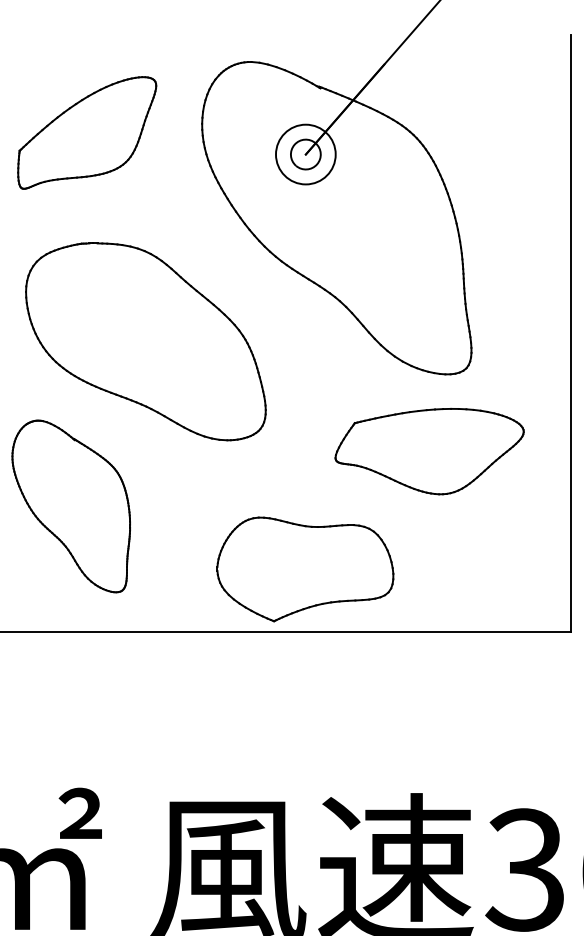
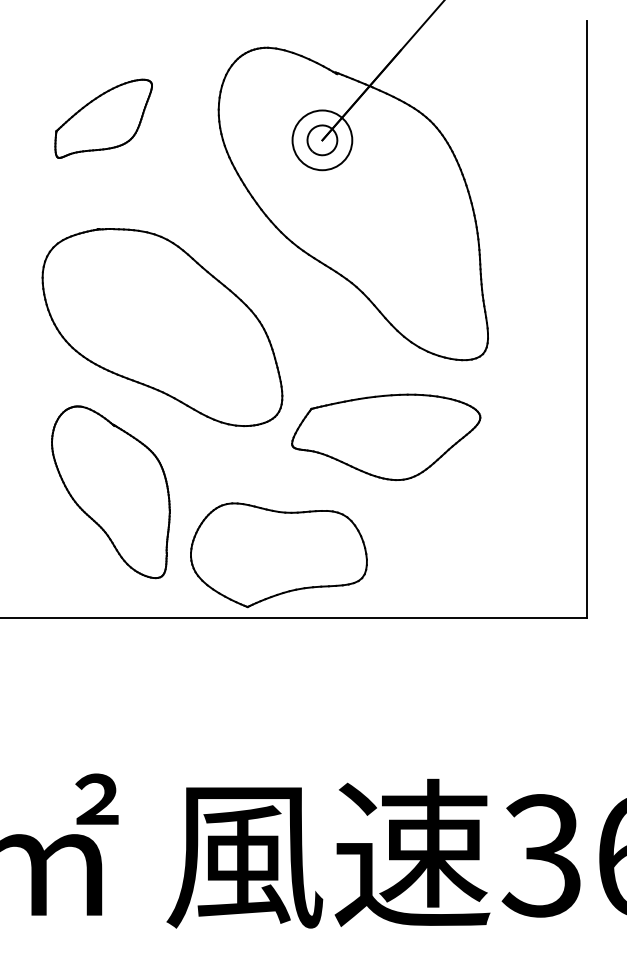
part: (86, 132) -> (103, 118), size x0.7
part: (429, 450) -> (386, 436), moved
part: (70, 506) -> (110, 492), moved
part: (304, 569) -> (278, 555), moved

